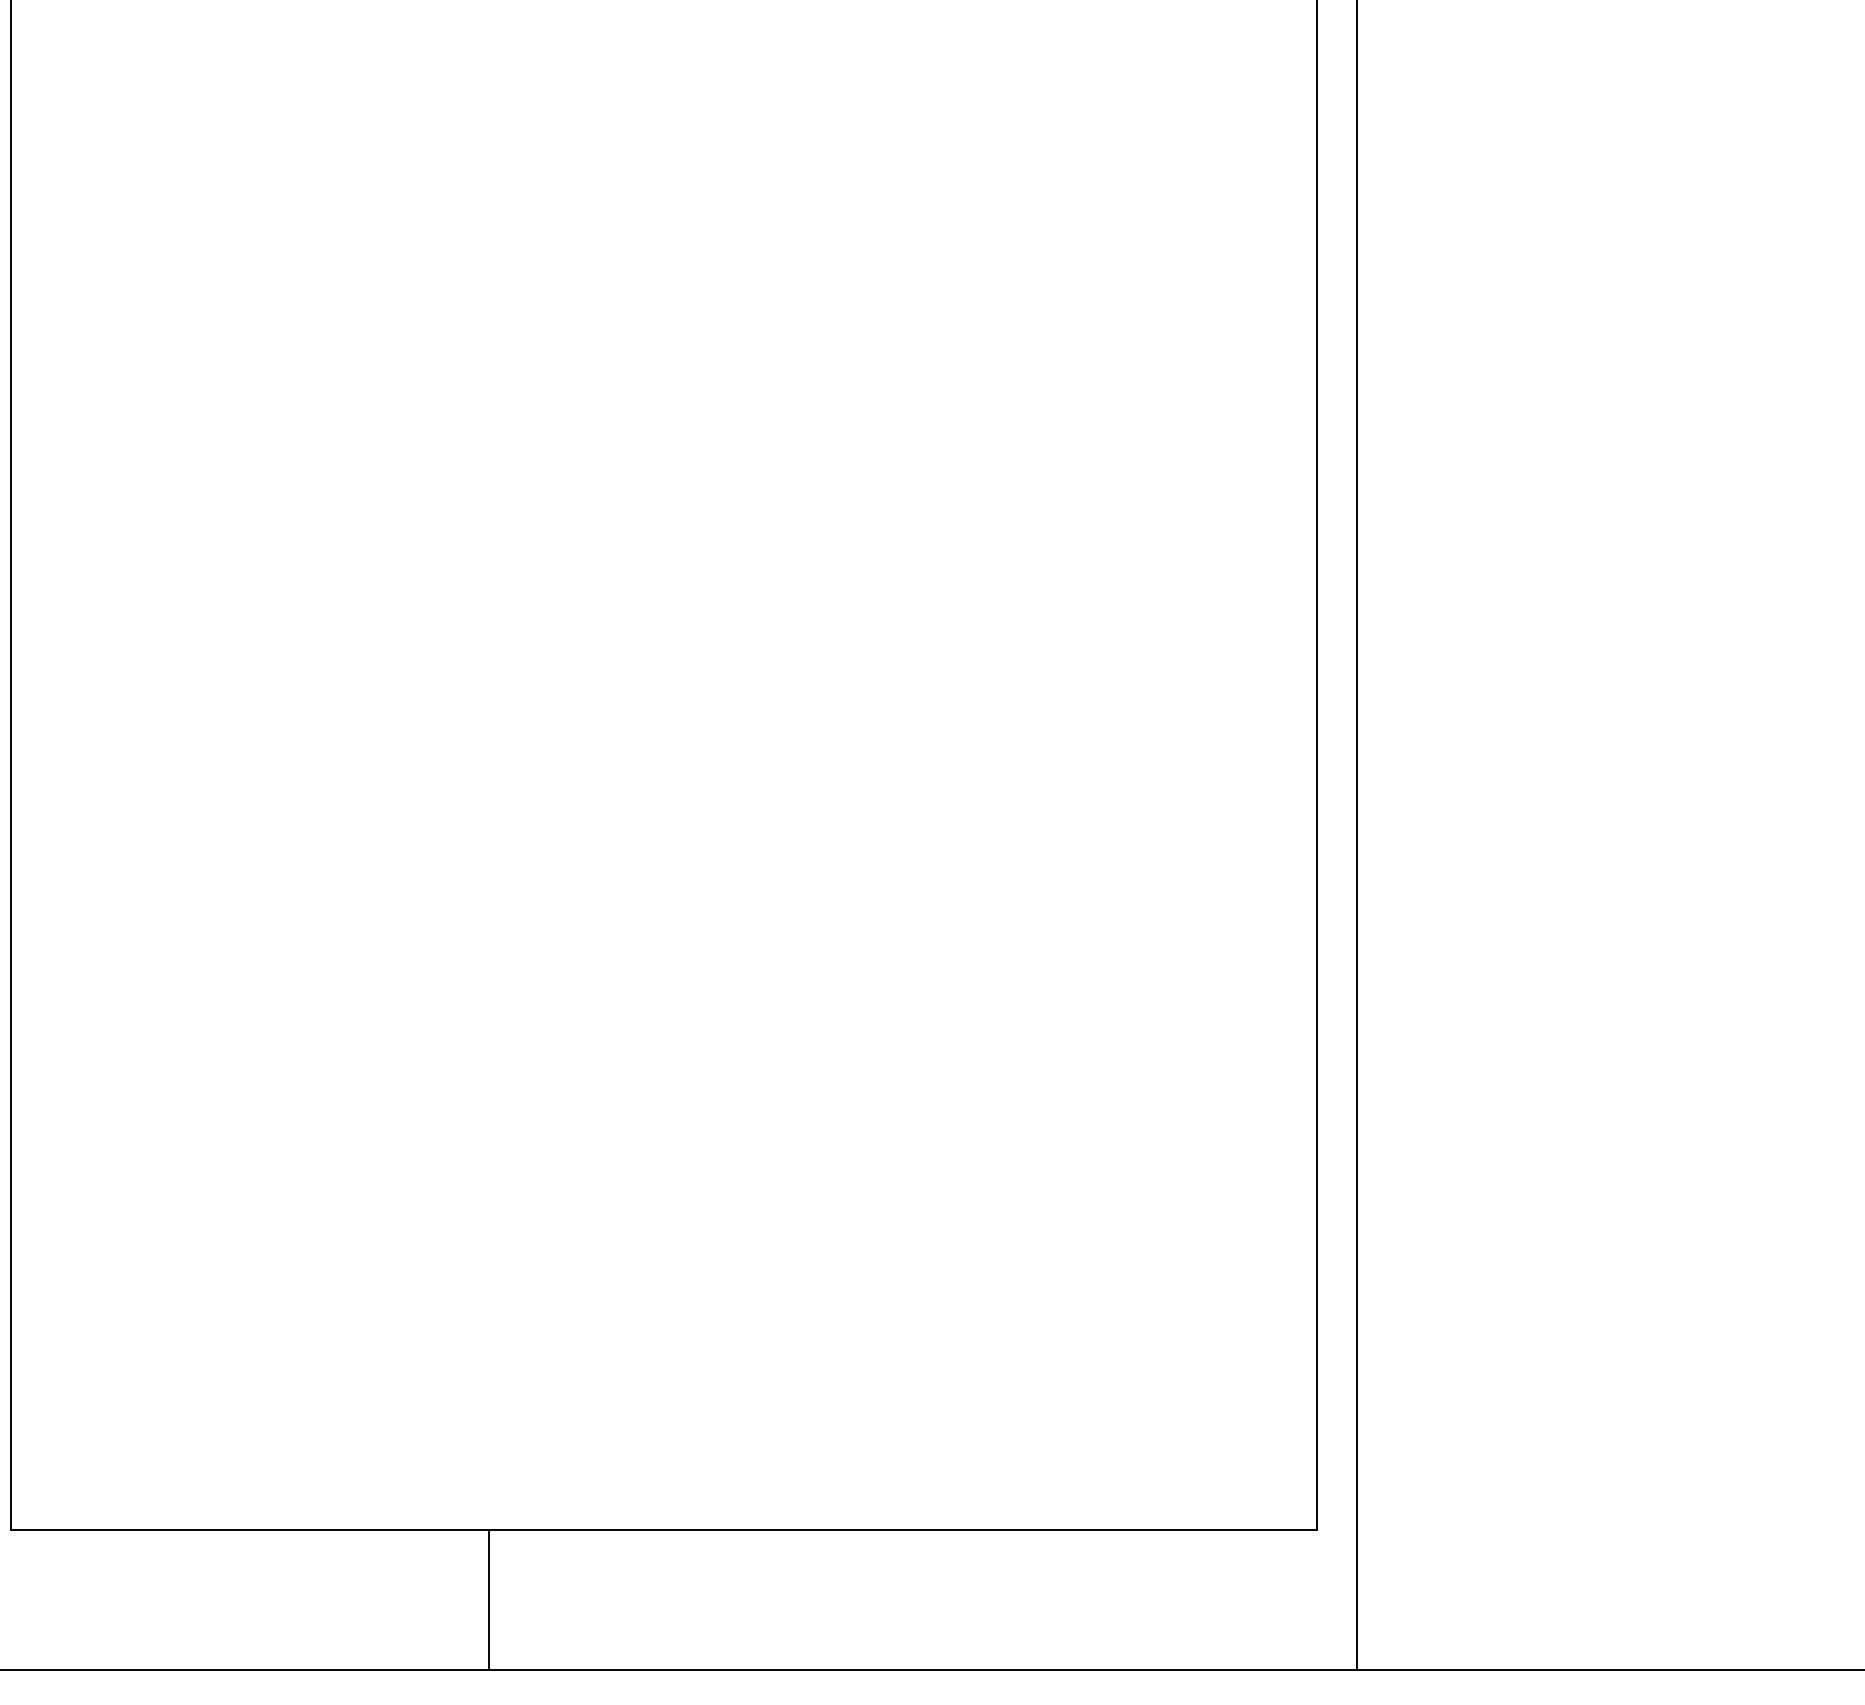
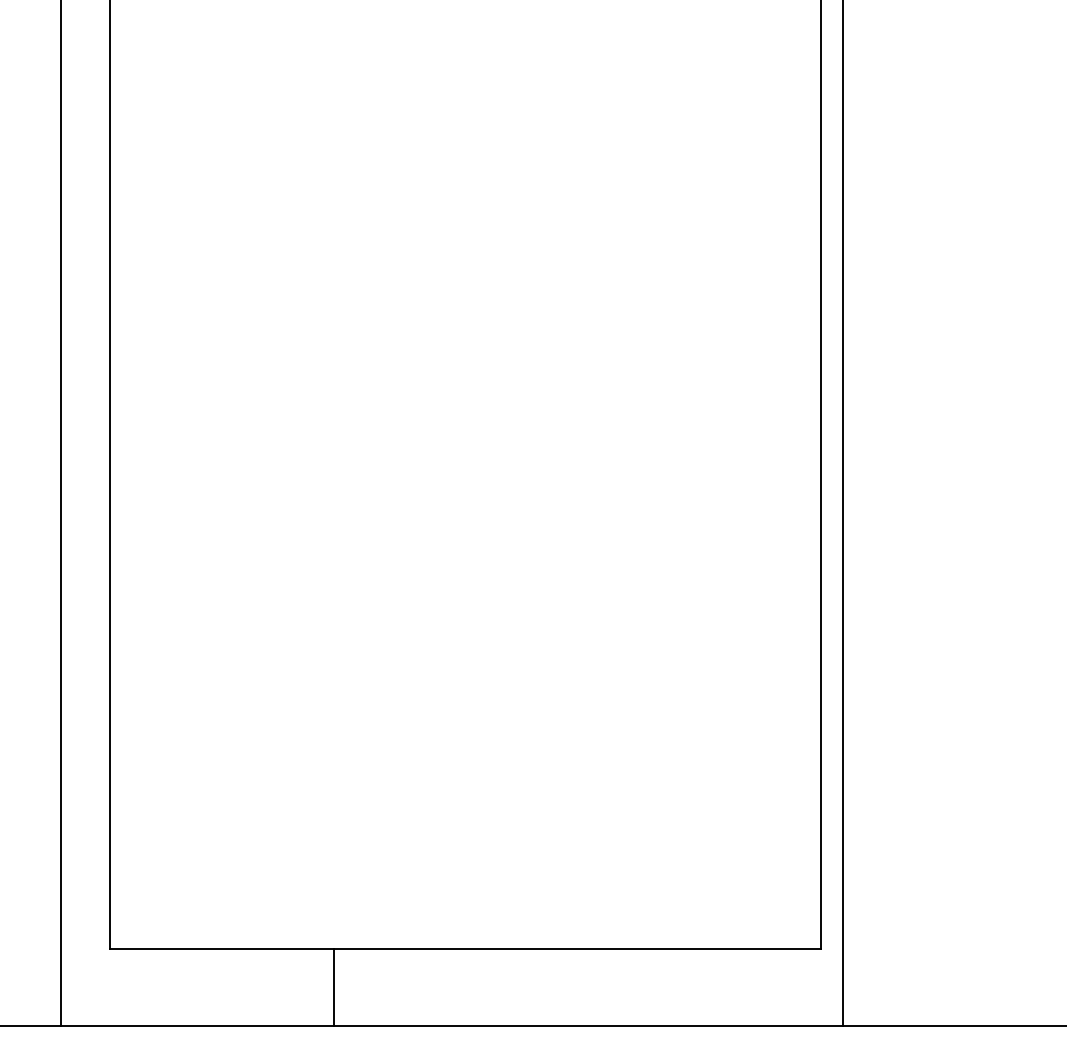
line: (489, 1600) -> (334, 987), moved

